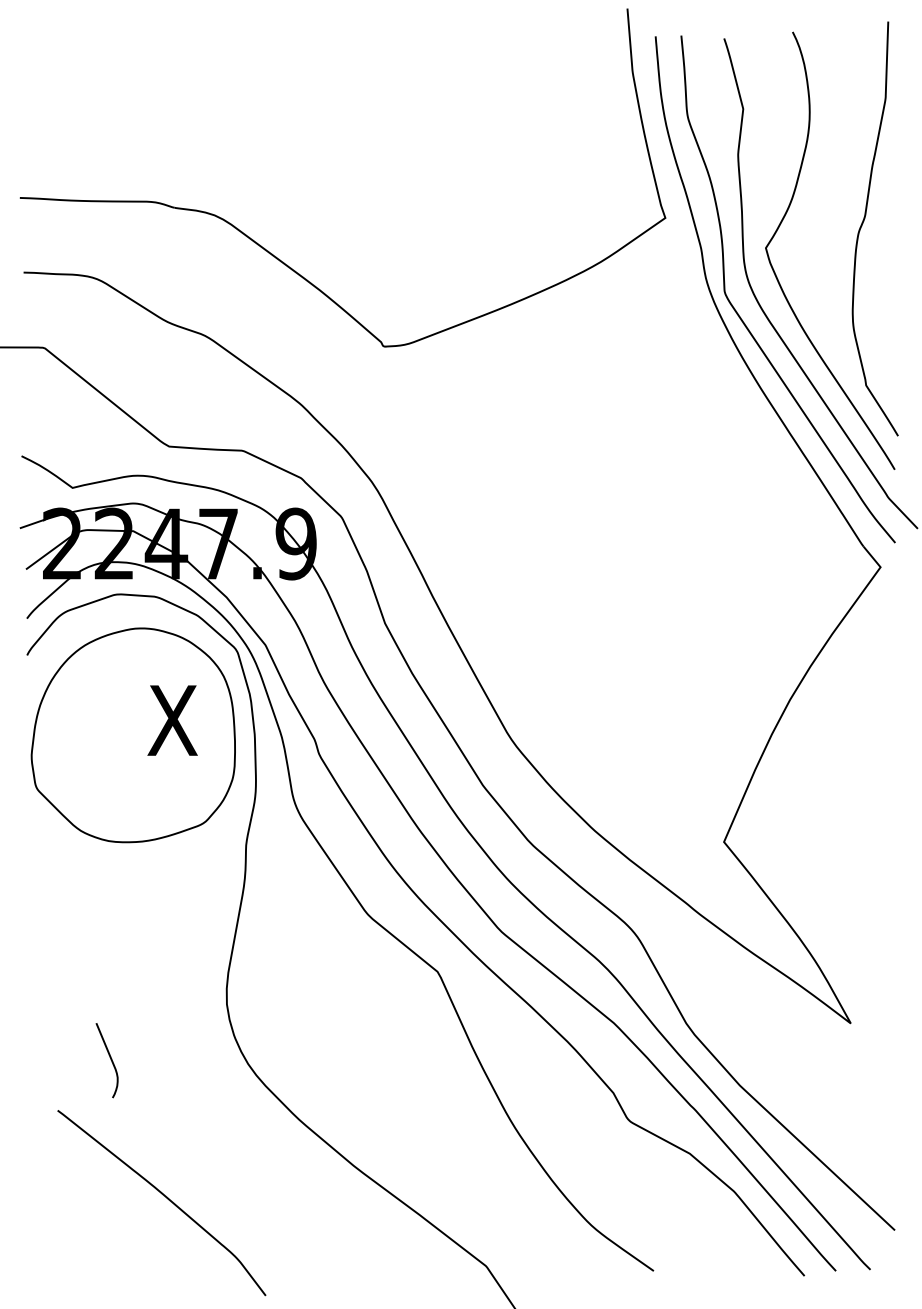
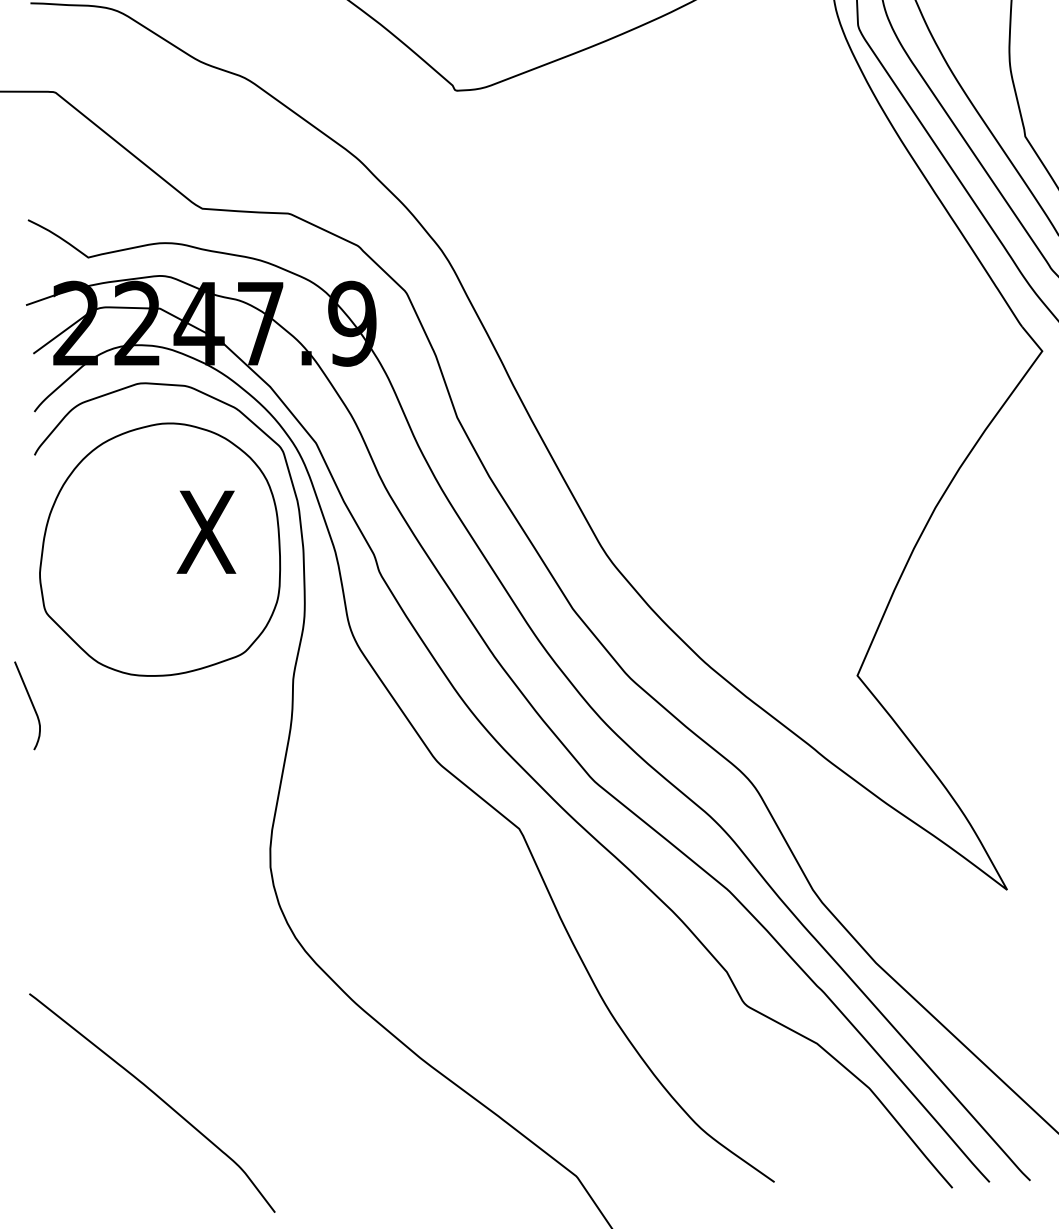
curve: (110, 1060) -> (31, 705), moved
curve: (166, 1198) -> (157, 1097), moved

